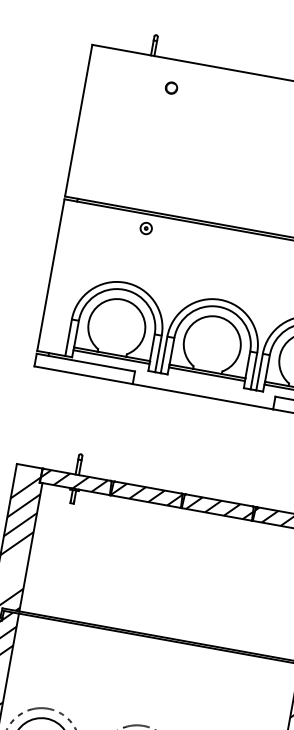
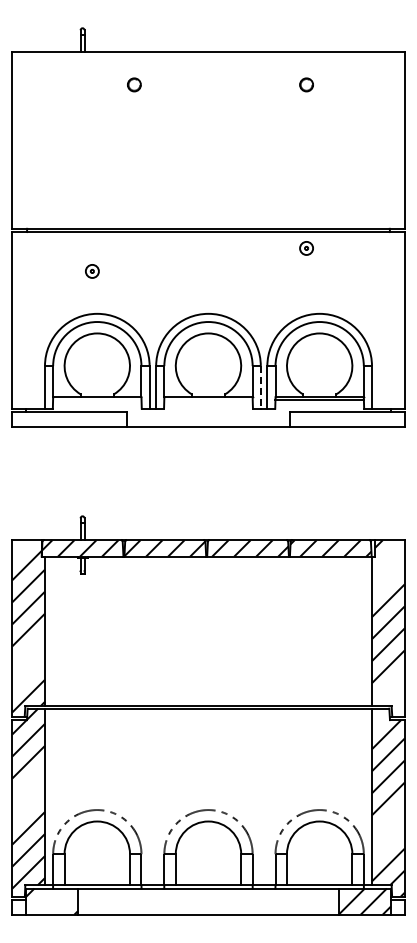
circle: (171, 87) -> (134, 84), moved
part: (146, 228) -> (92, 271), moved
line: (111, 357) -> (97, 400), removed
line: (253, 371) -> (260, 387), solid -> dashed
line: (207, 374) -> (208, 400), removed

